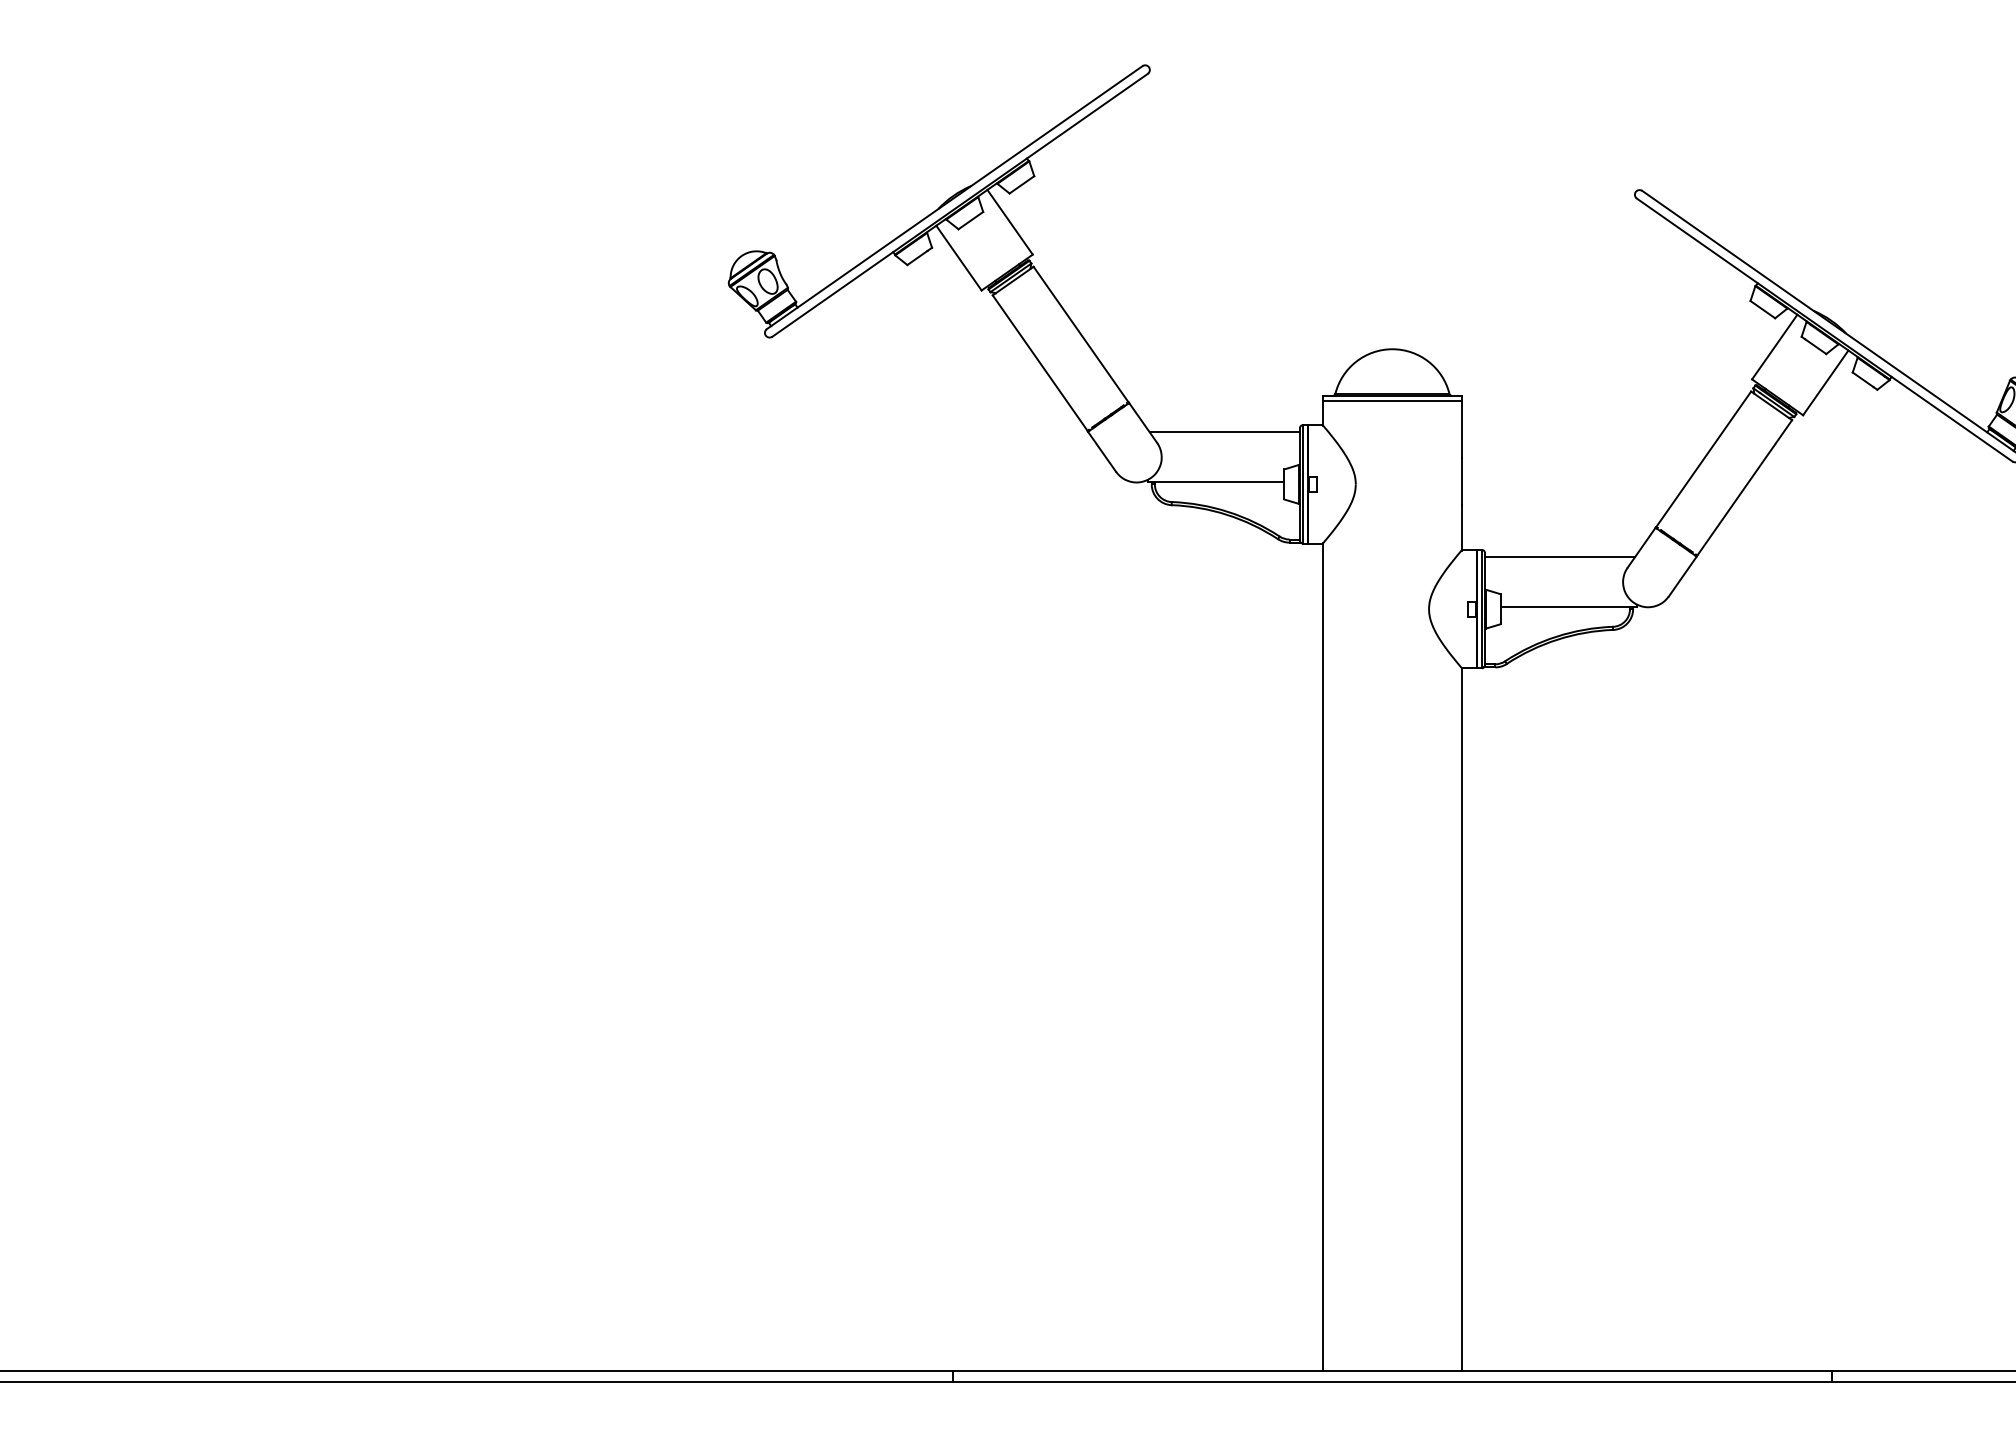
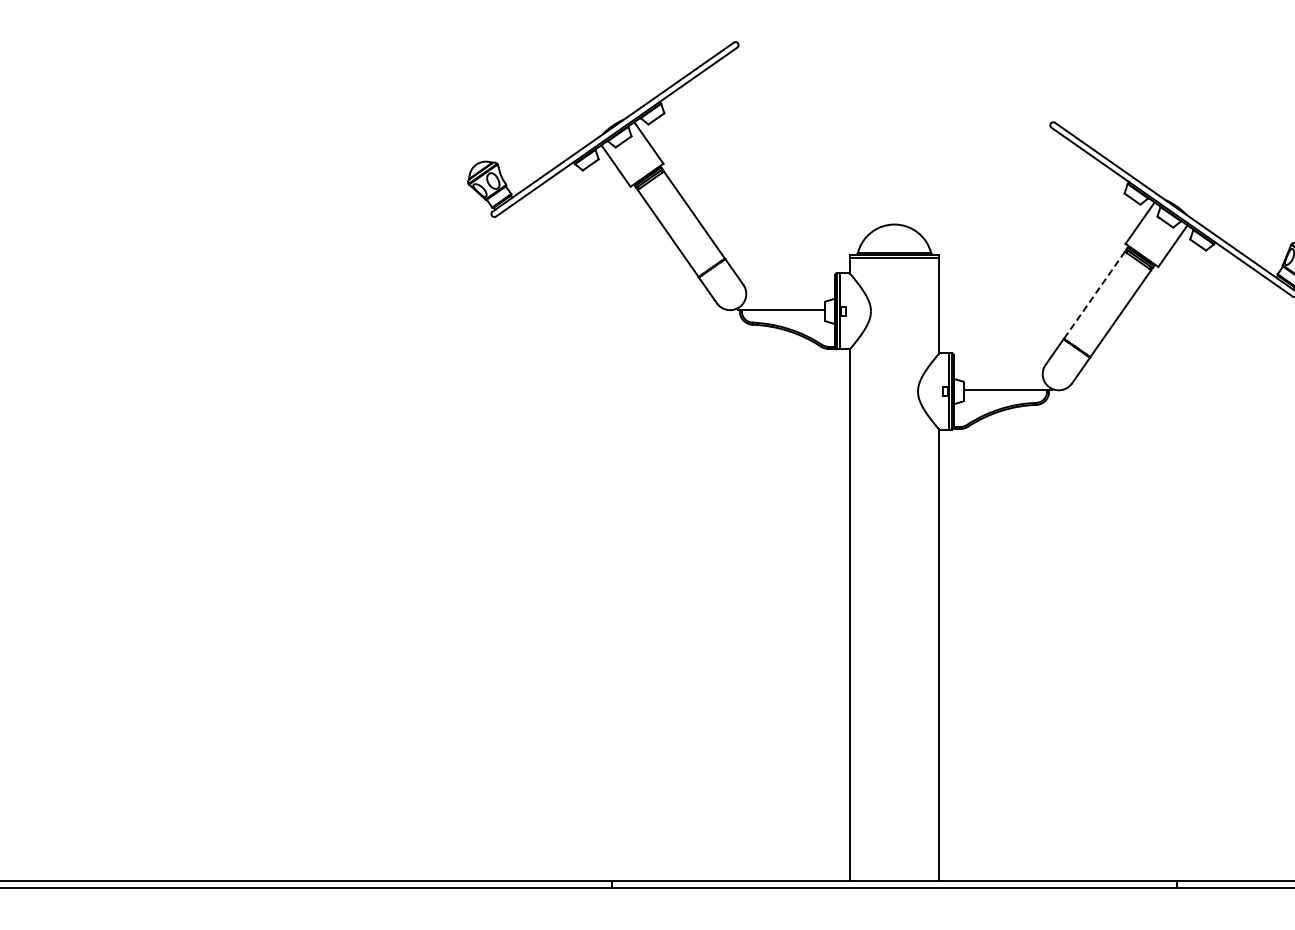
line: (1224, 431) -> (786, 277), removed
line: (1703, 459) -> (1094, 295), solid -> dashed
line: (1558, 557) -> (1001, 358), removed

